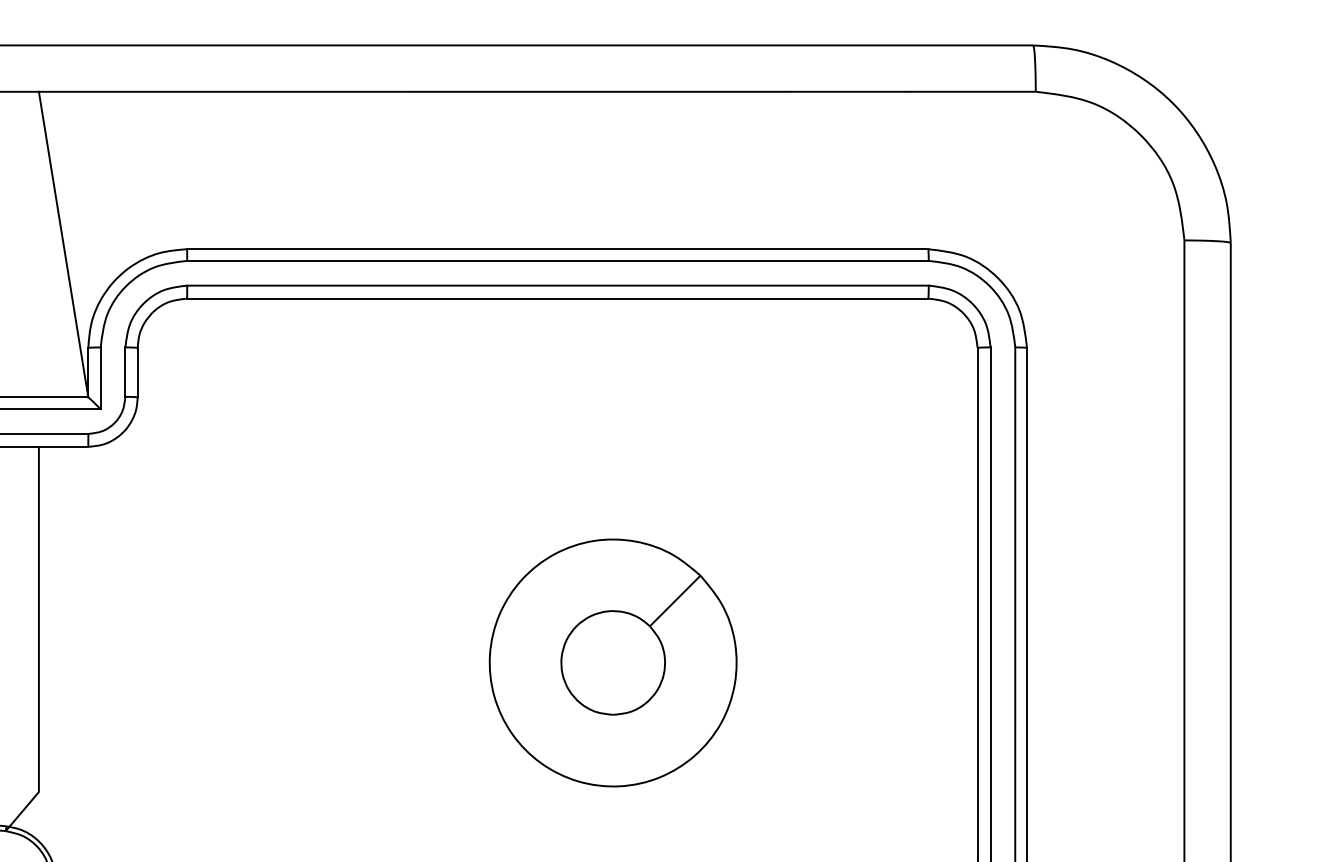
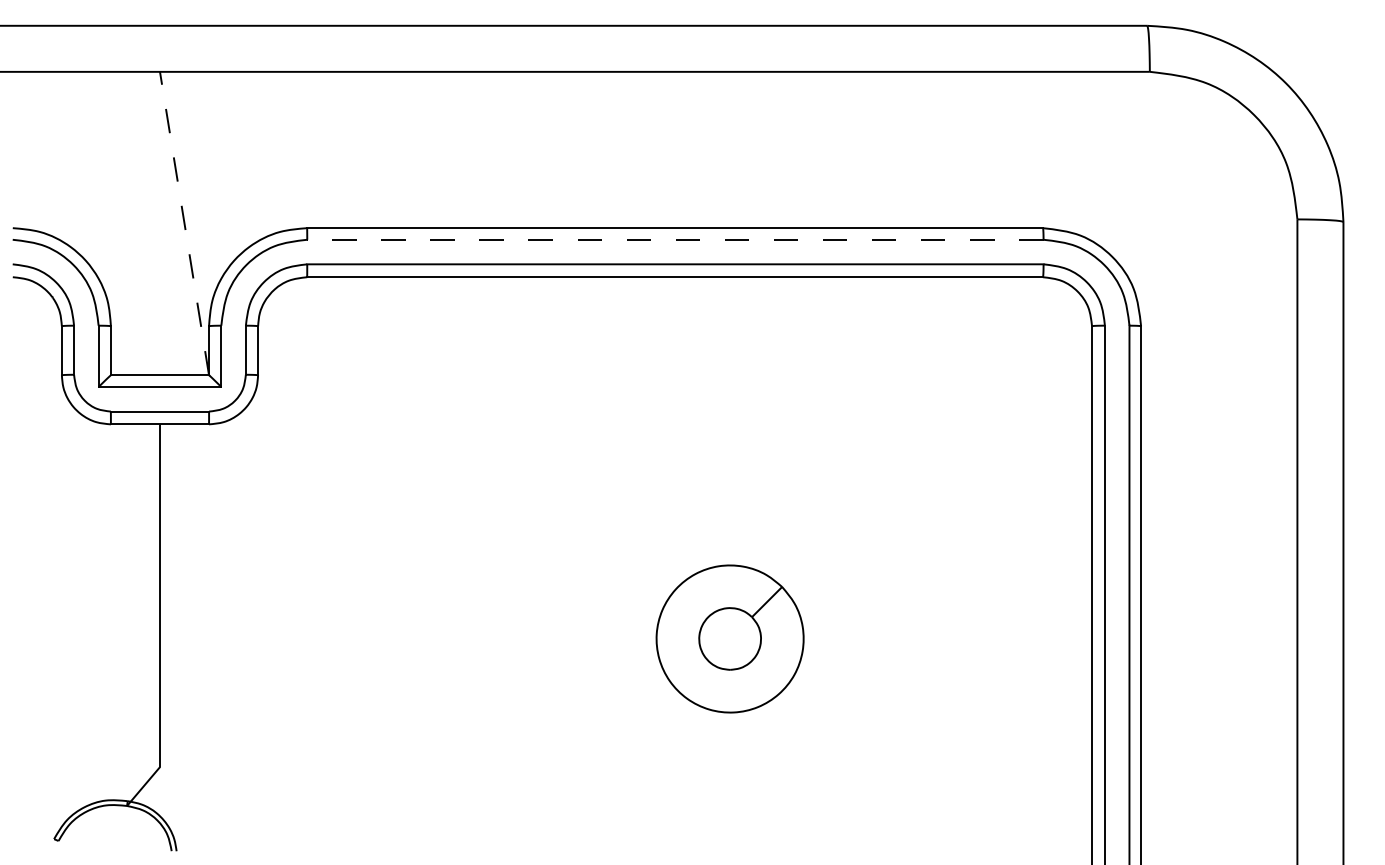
line: (63, 244) -> (184, 223), solid -> dashed
line: (557, 260) -> (674, 239), solid -> dashed
part: (612, 662) -> (729, 638), size x0.6

